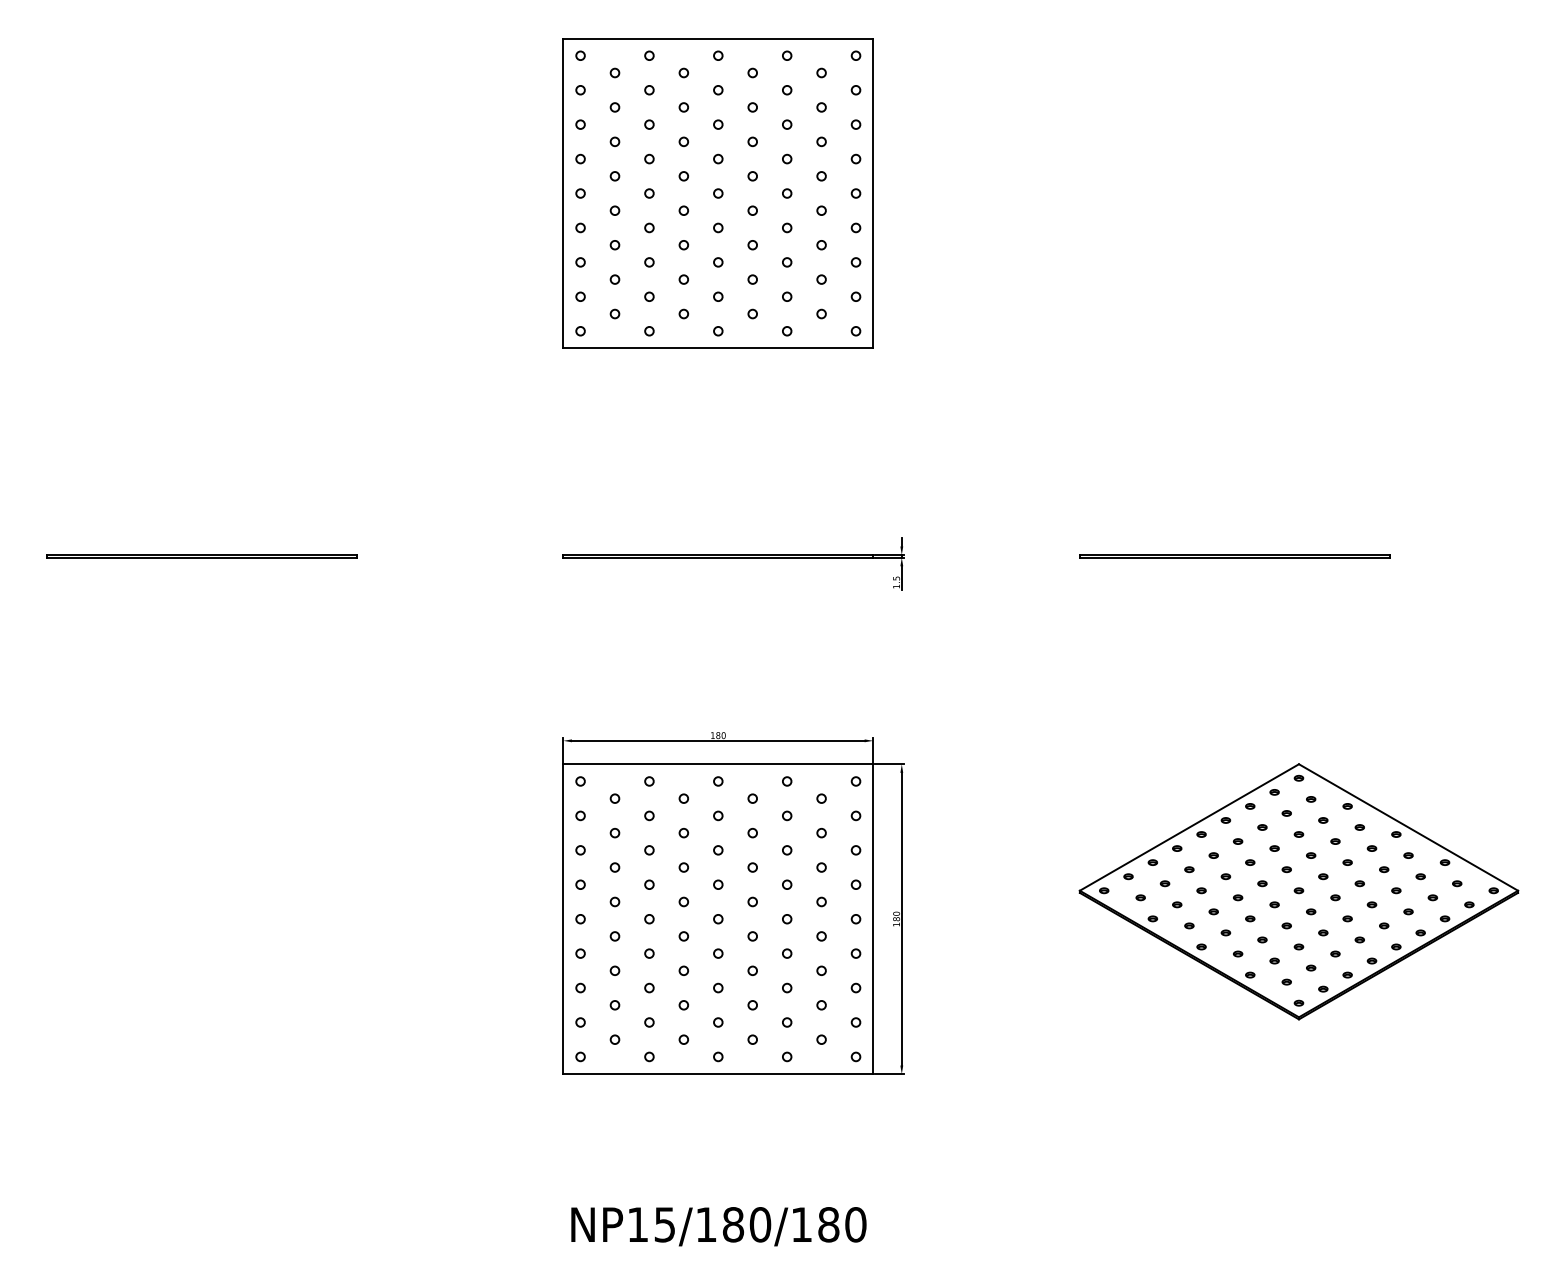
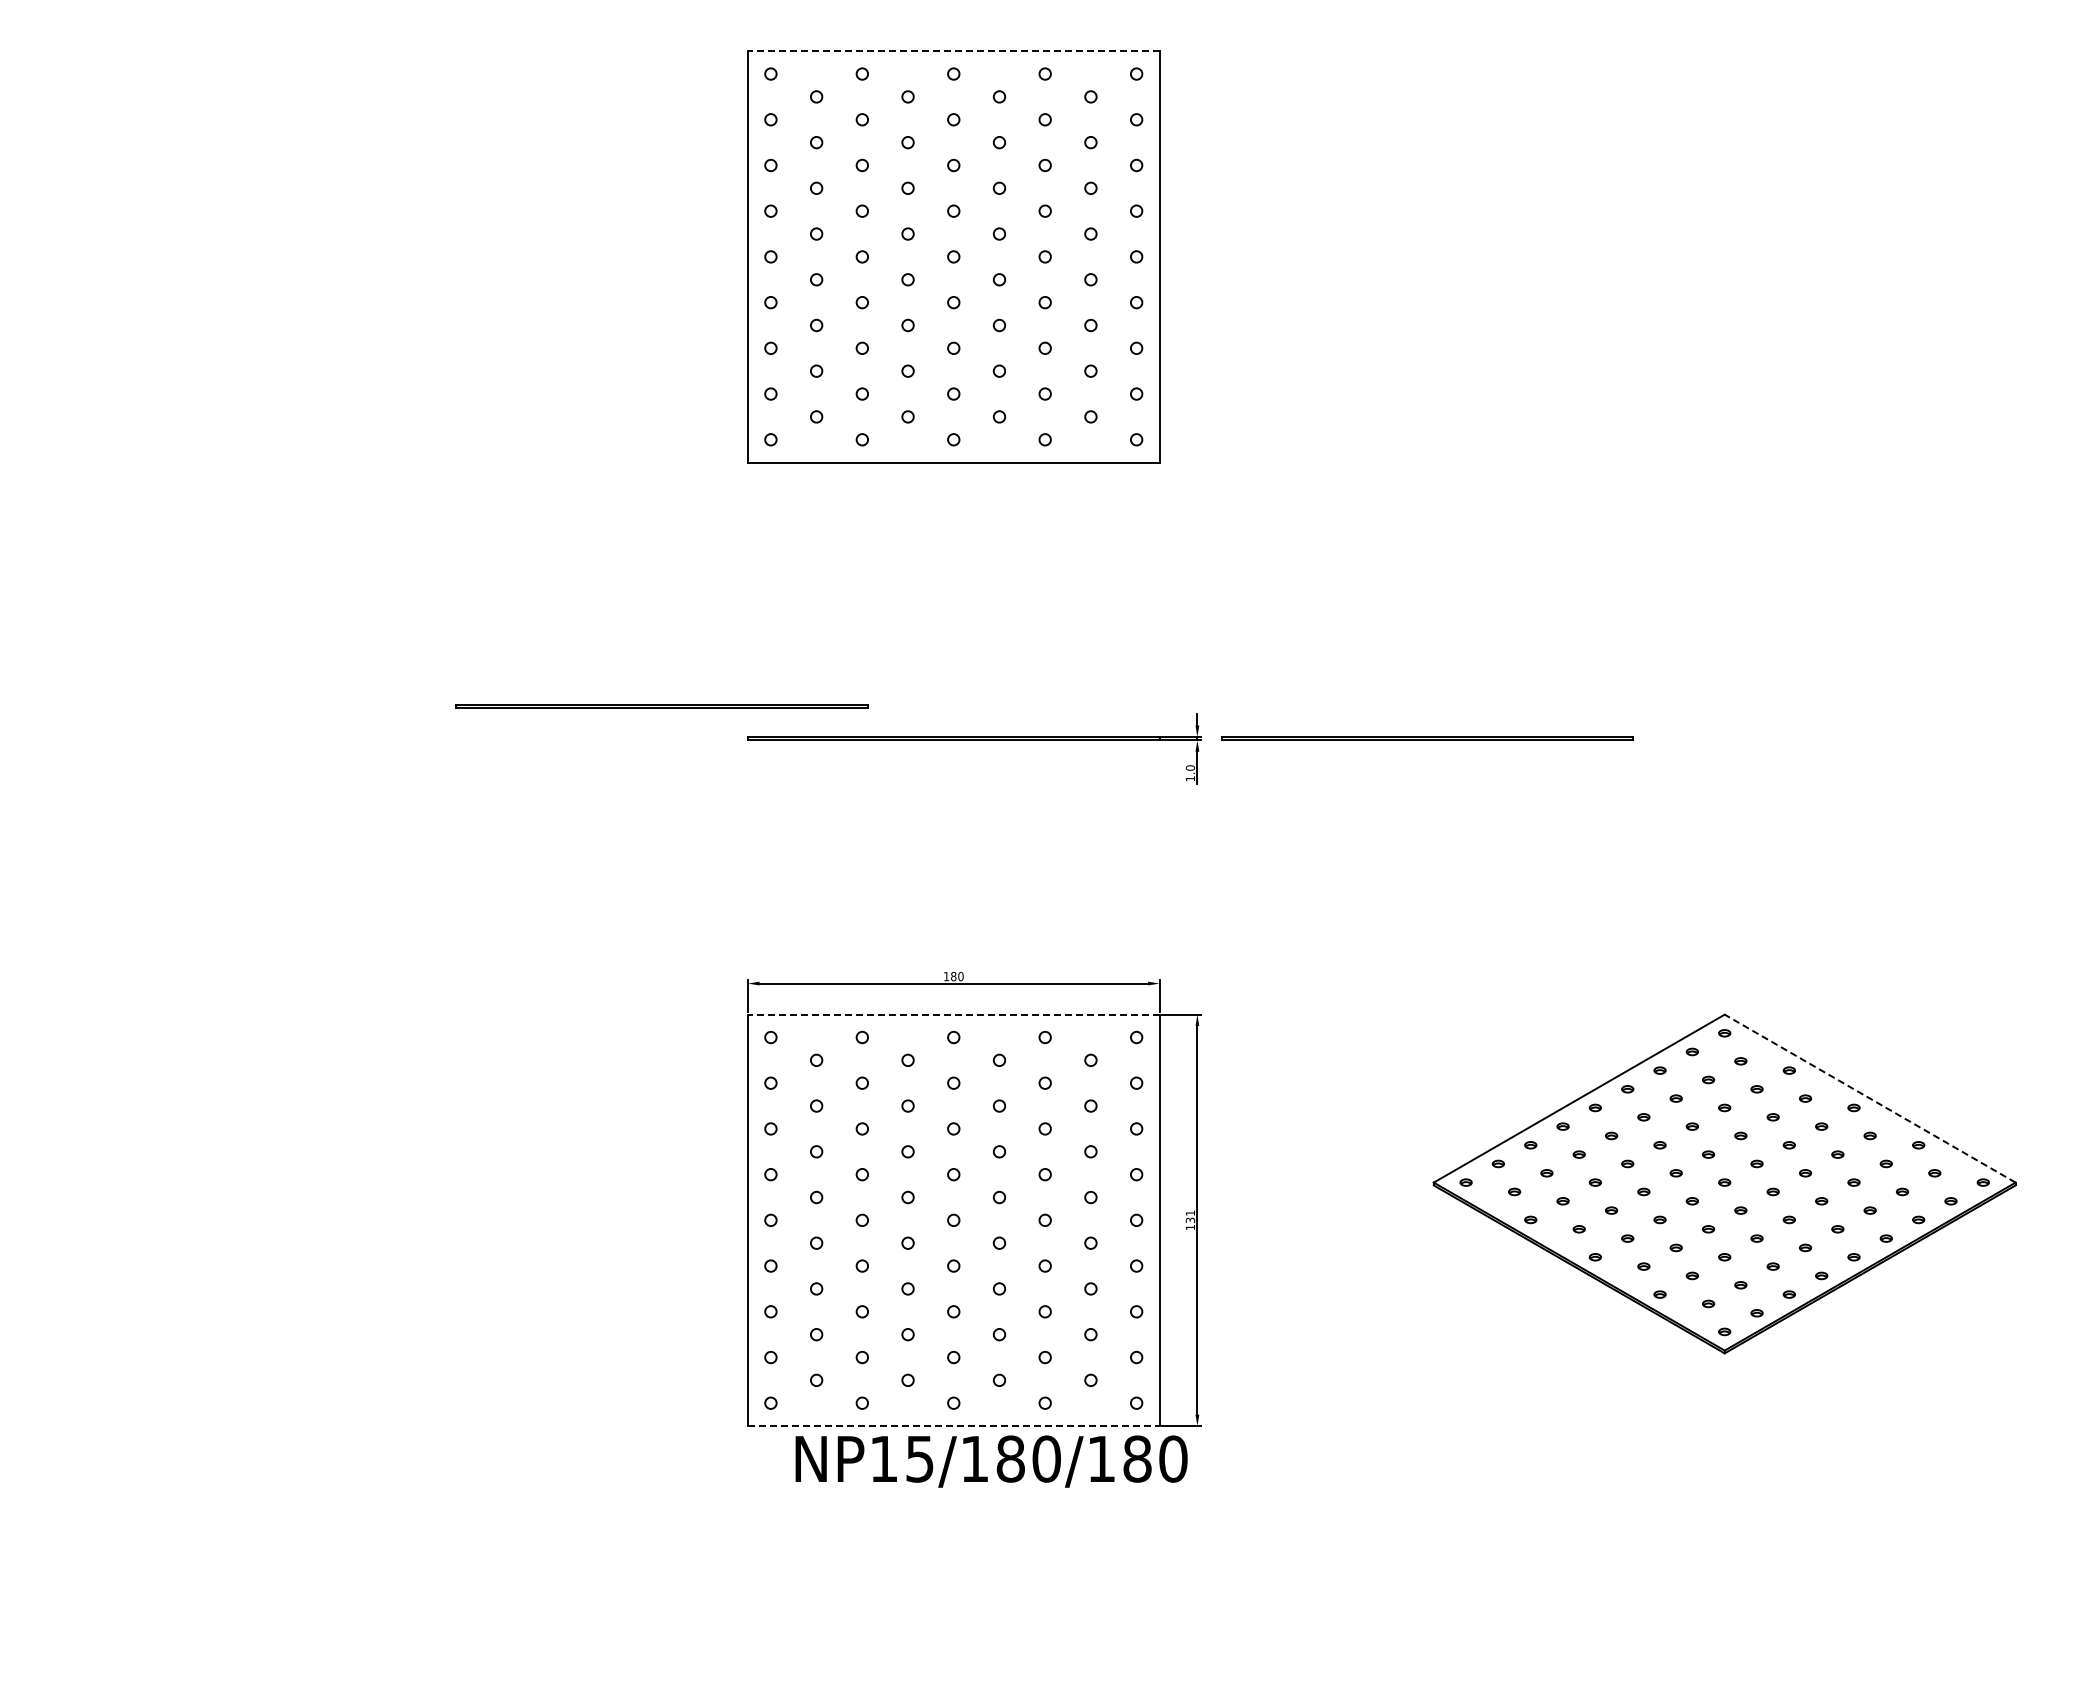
line: (718, 38) -> (953, 51), solid -> dashed
line: (201, 555) -> (661, 705), moved
line: (1234, 555) -> (1427, 737), moved
text: (896, 578) -> (1190, 767), 1.5 -> 1.0
line: (718, 764) -> (953, 1014), solid -> dashed
line: (1408, 827) -> (1870, 1098), solid -> dashed
text: (896, 916) -> (1190, 1216), 180 -> 131
line: (718, 1074) -> (953, 1426), solid -> dashed
text: (718, 1226) -> (991, 1461), moved

